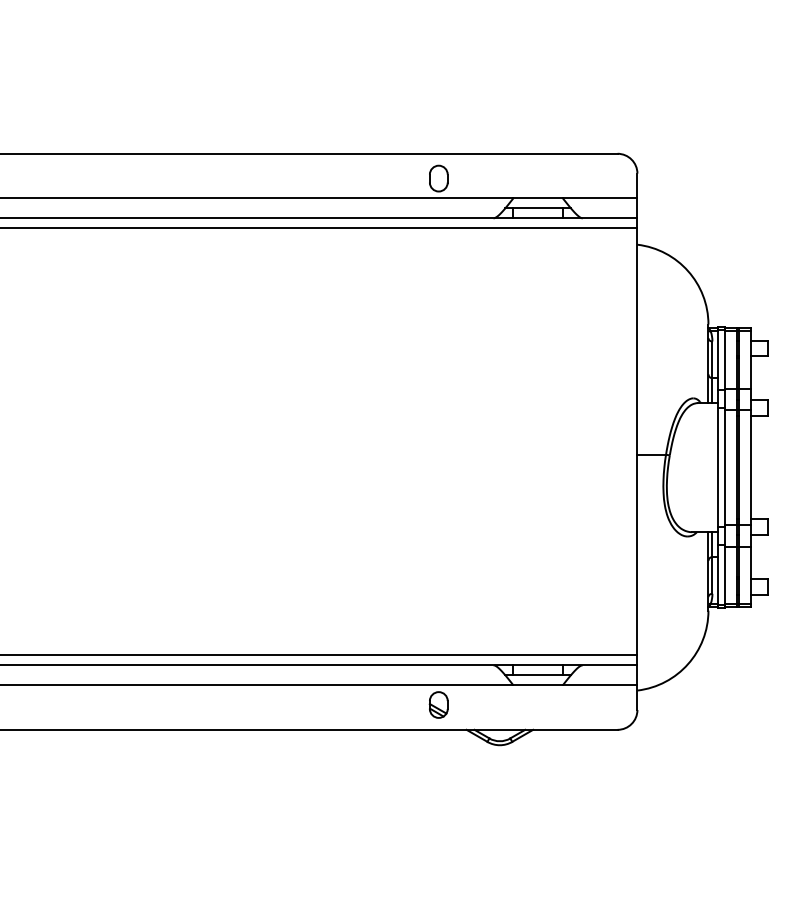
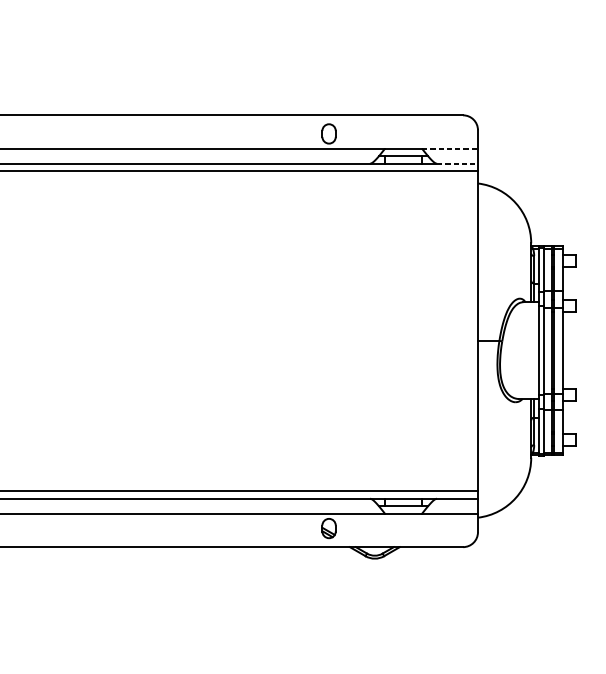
line: (600, 198) -> (450, 148), solid -> dashed
line: (610, 218) -> (457, 163), solid -> dashed

